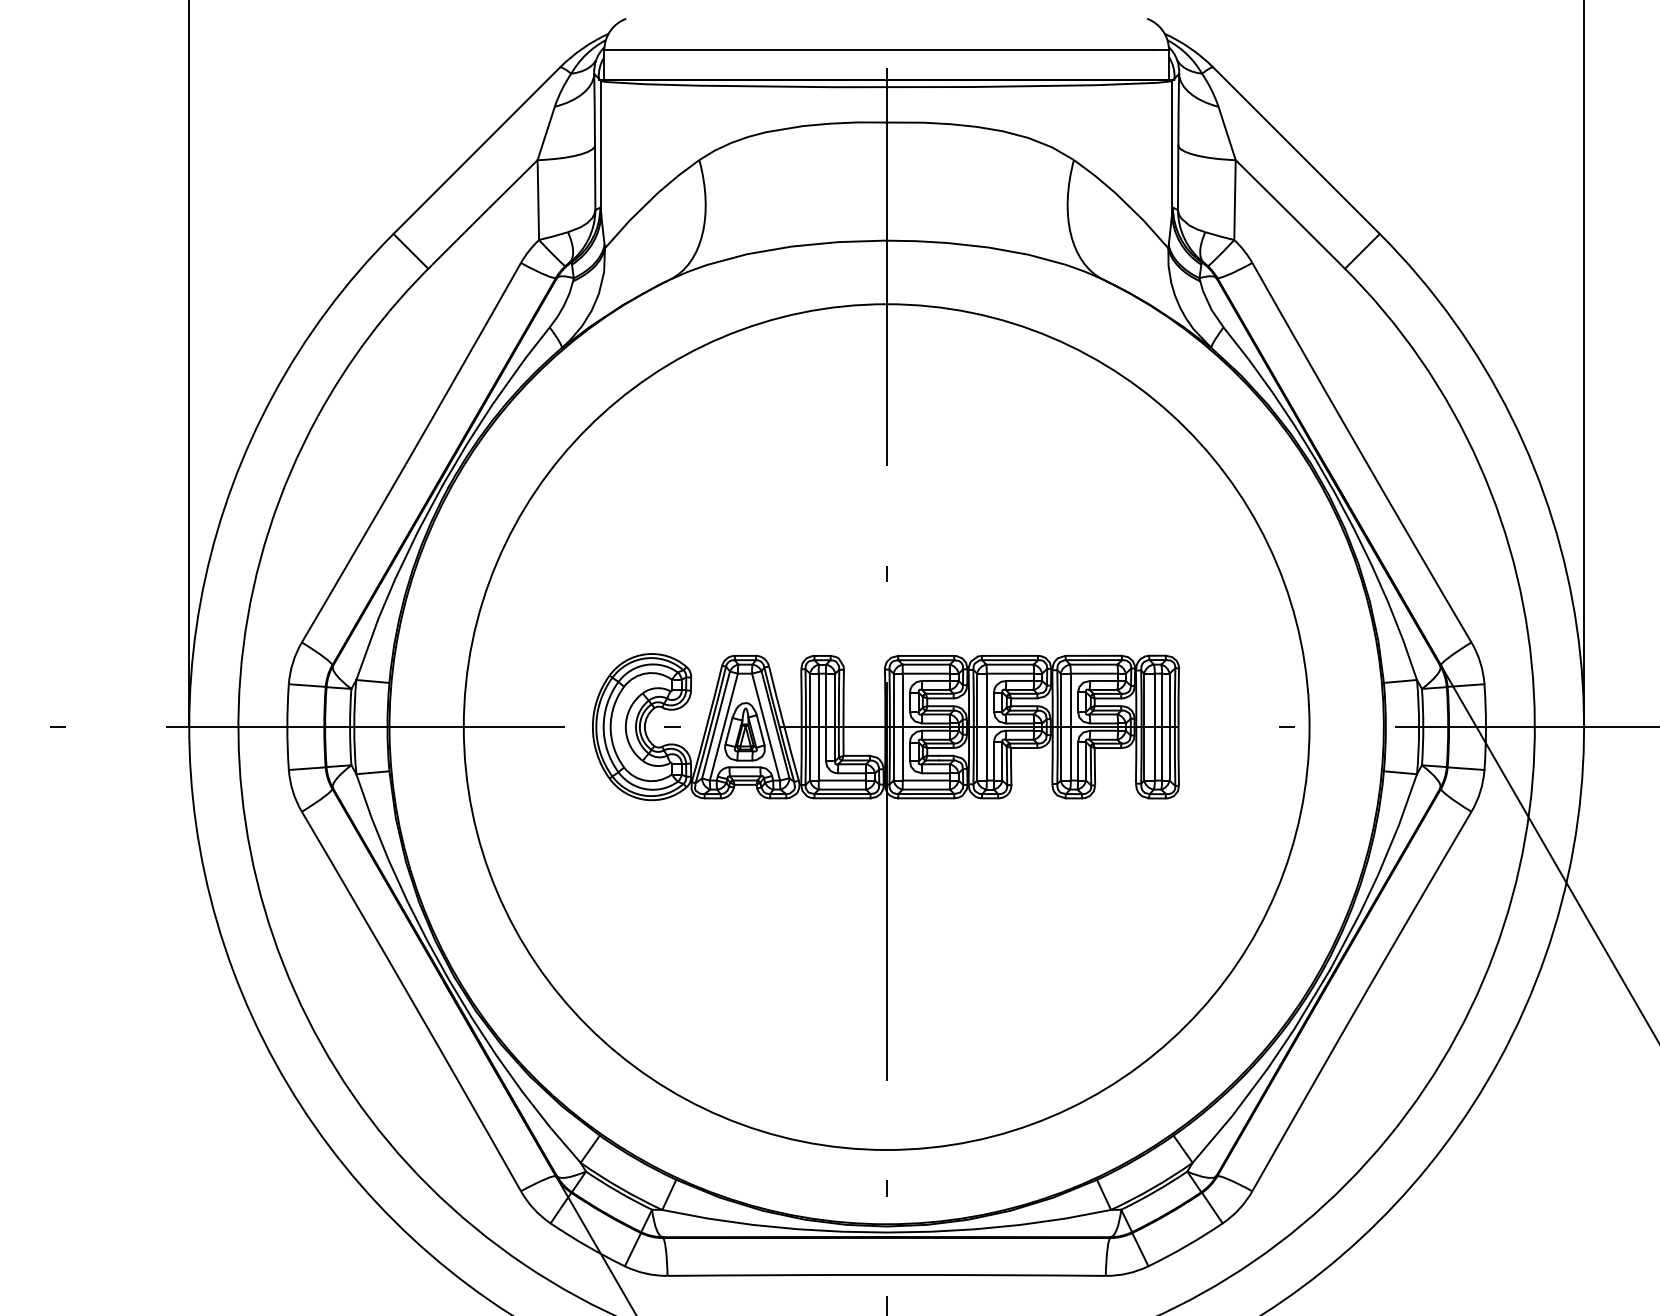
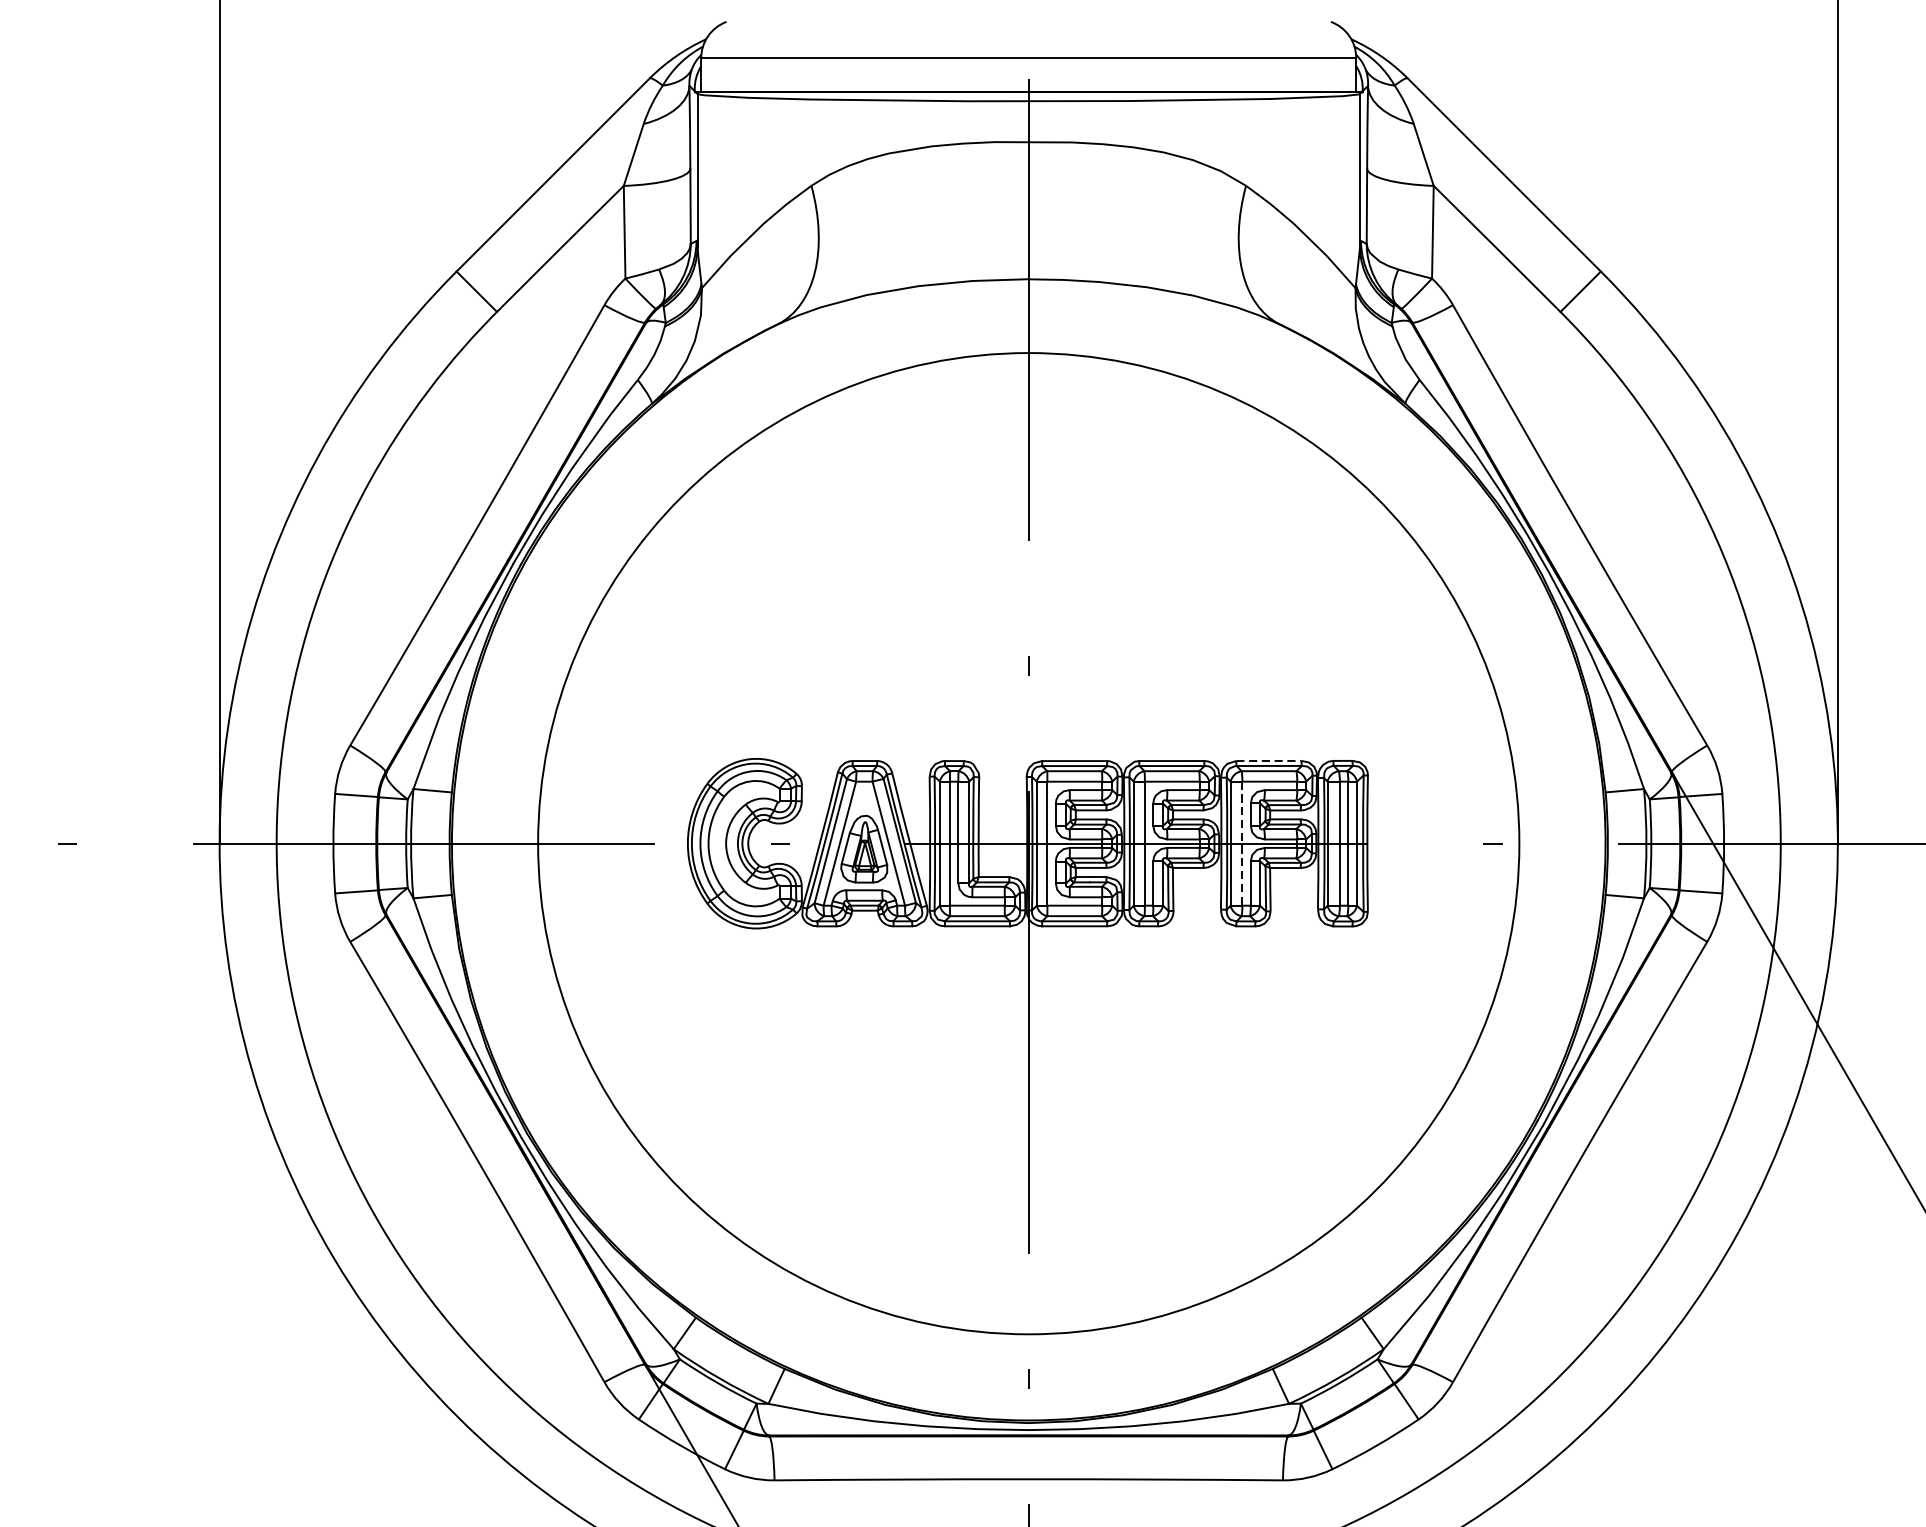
line: (1094, 655) -> (1269, 760), solid -> dashed
line: (1070, 727) -> (1242, 844), solid -> dashed

